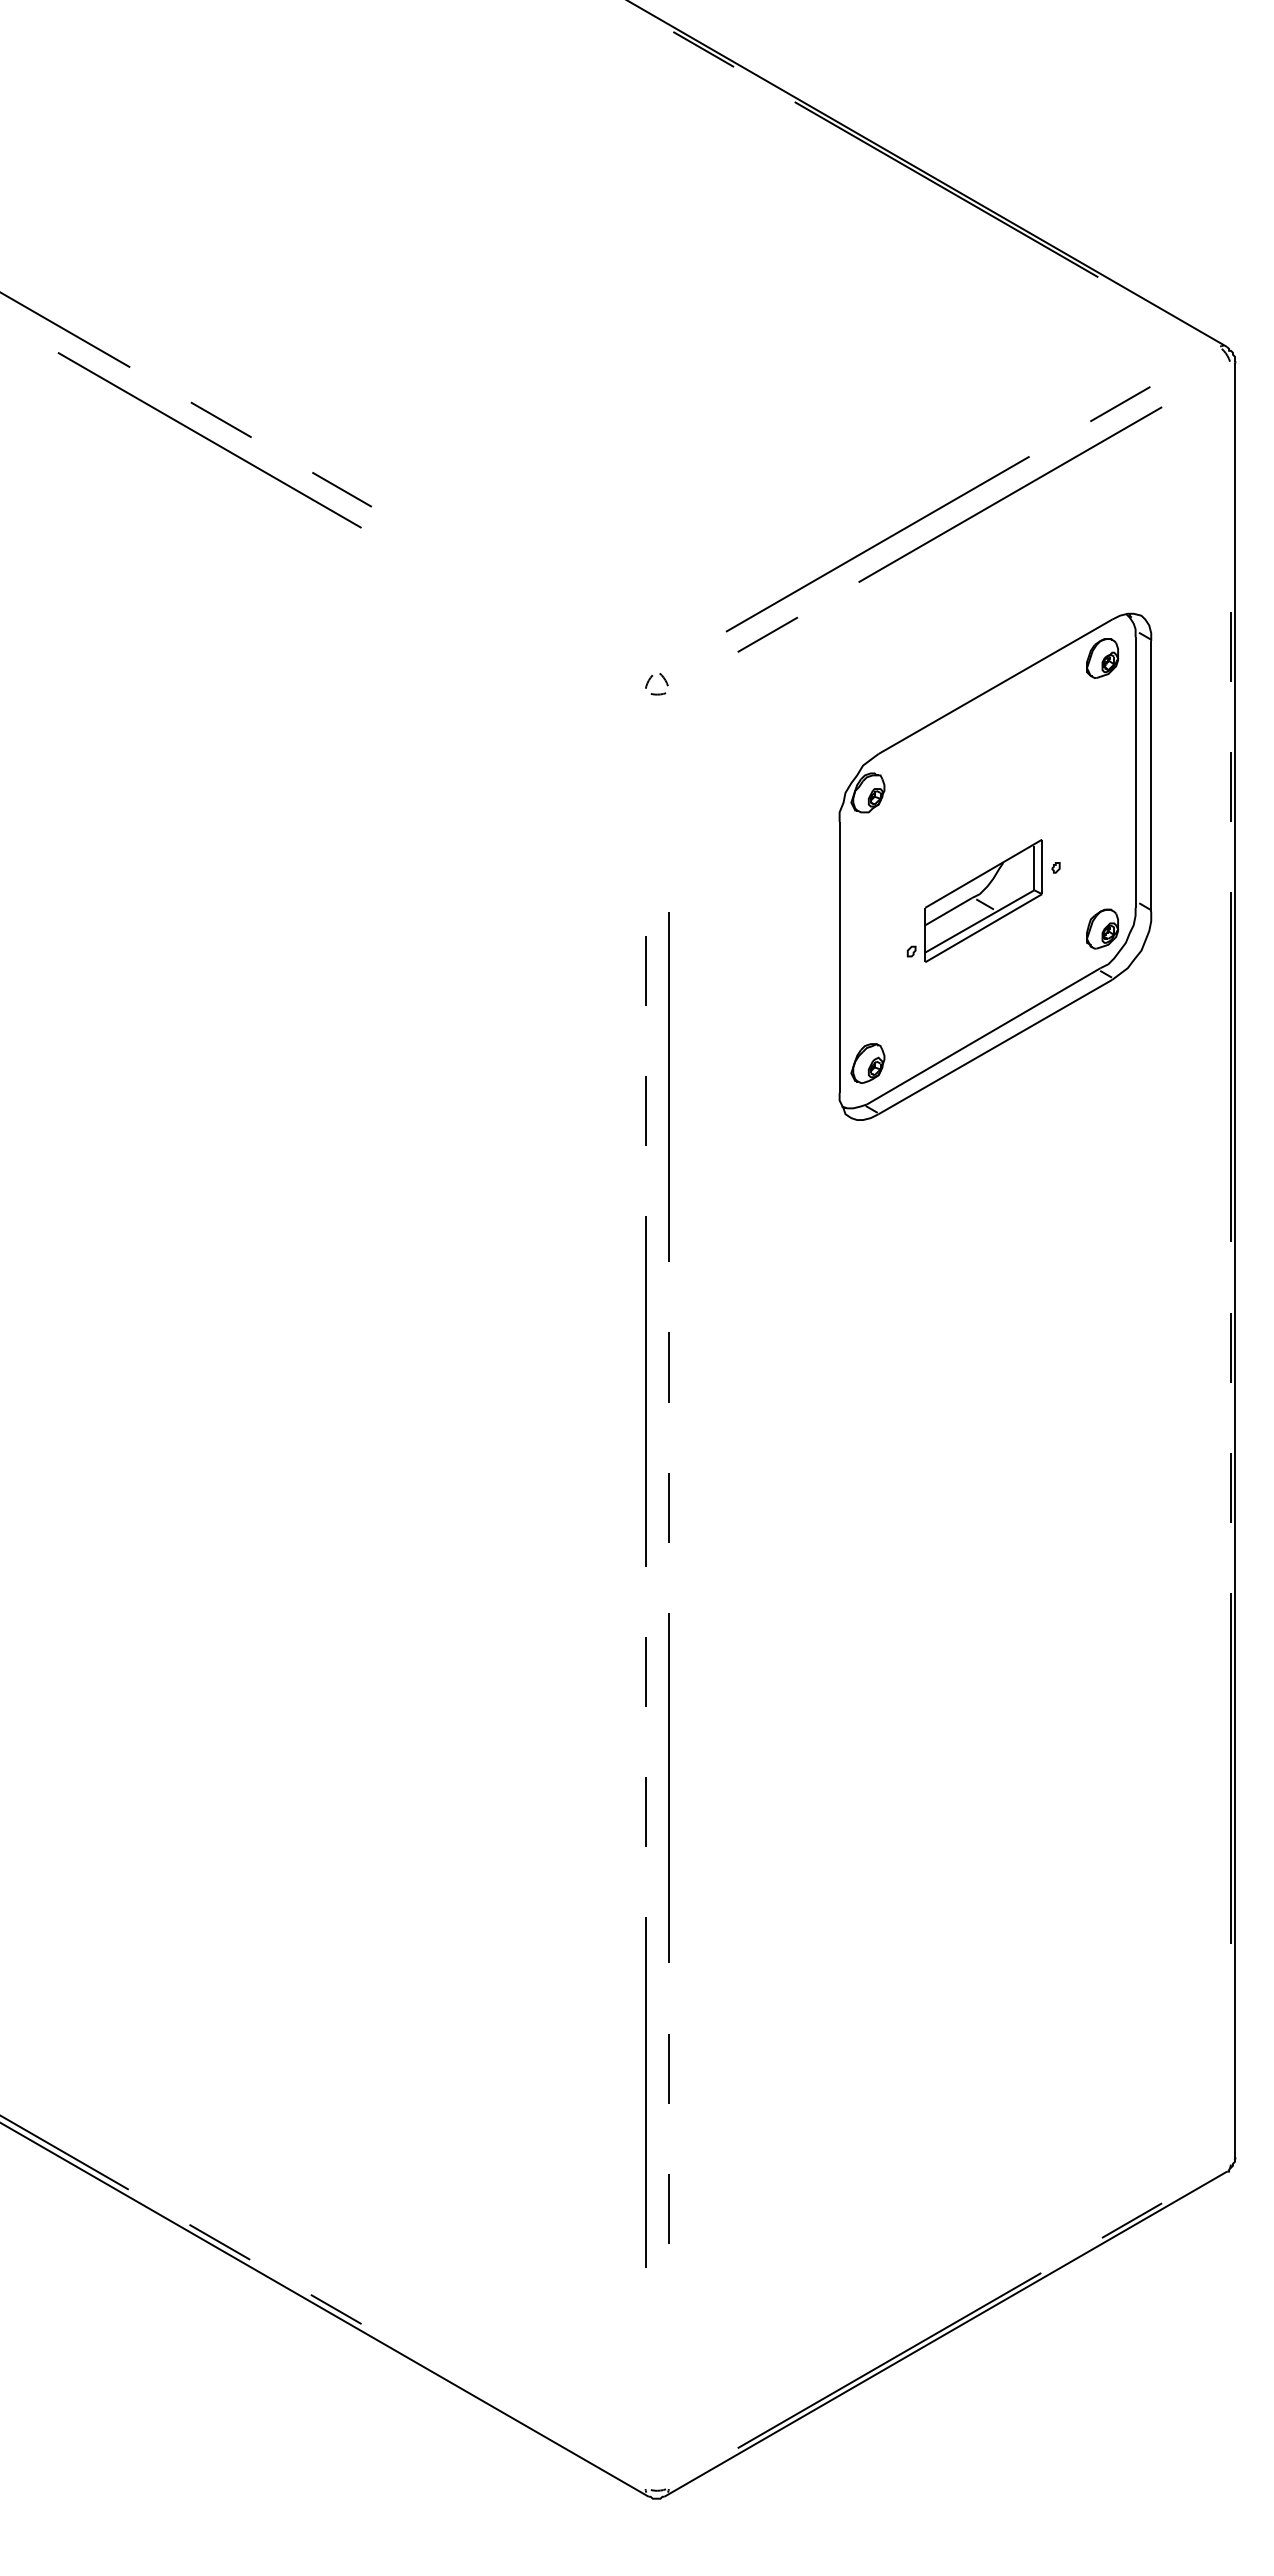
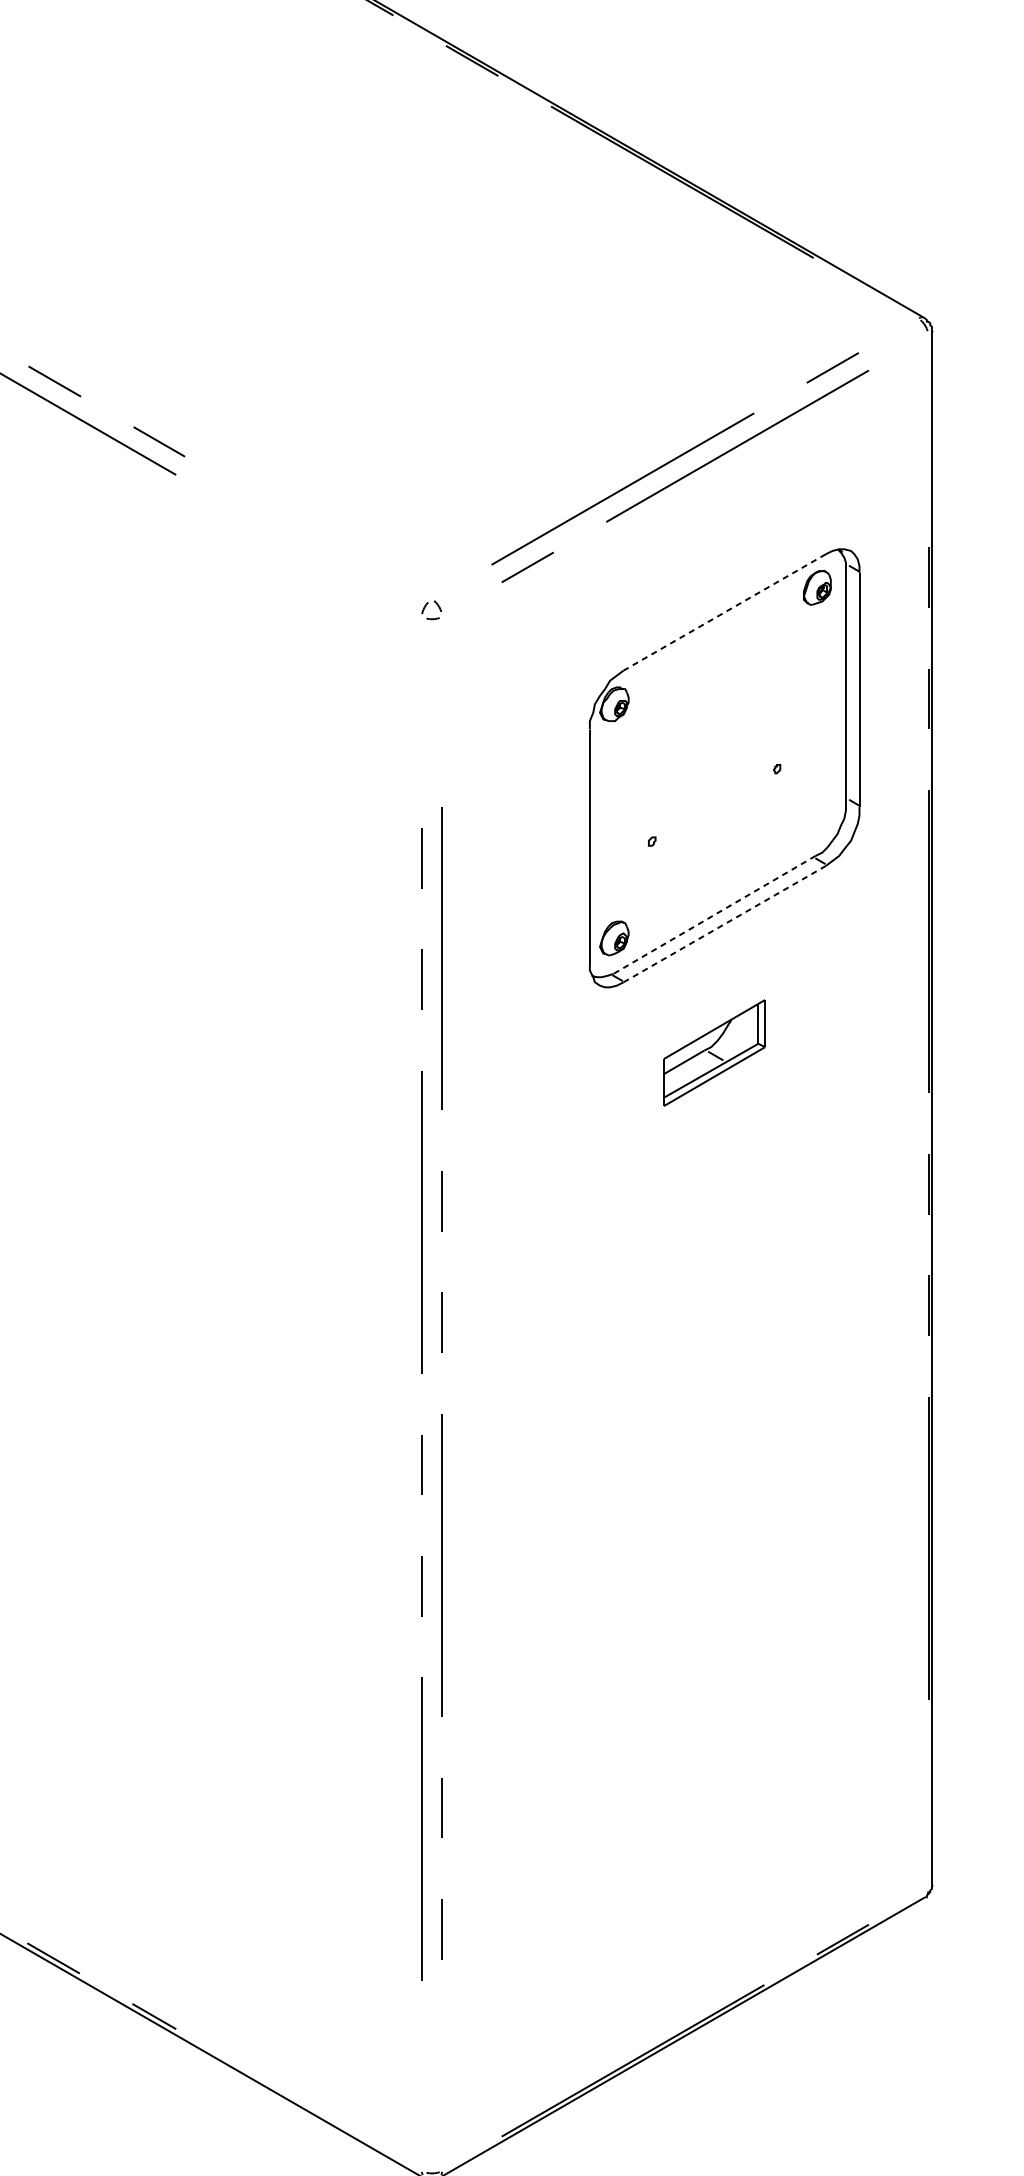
line: (995, 686) -> (724, 612), solid -> dashed
part: (983, 900) -> (714, 1052), moved
part: (1102, 928) -> (817, 821), removed
line: (983, 1036) -> (714, 915), solid -> dashed
line: (995, 1047) -> (724, 924), solid -> dashed

